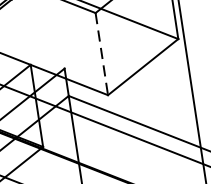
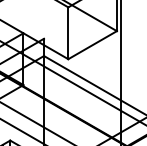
line: (102, 54) -> (68, 33), dashed -> solid

